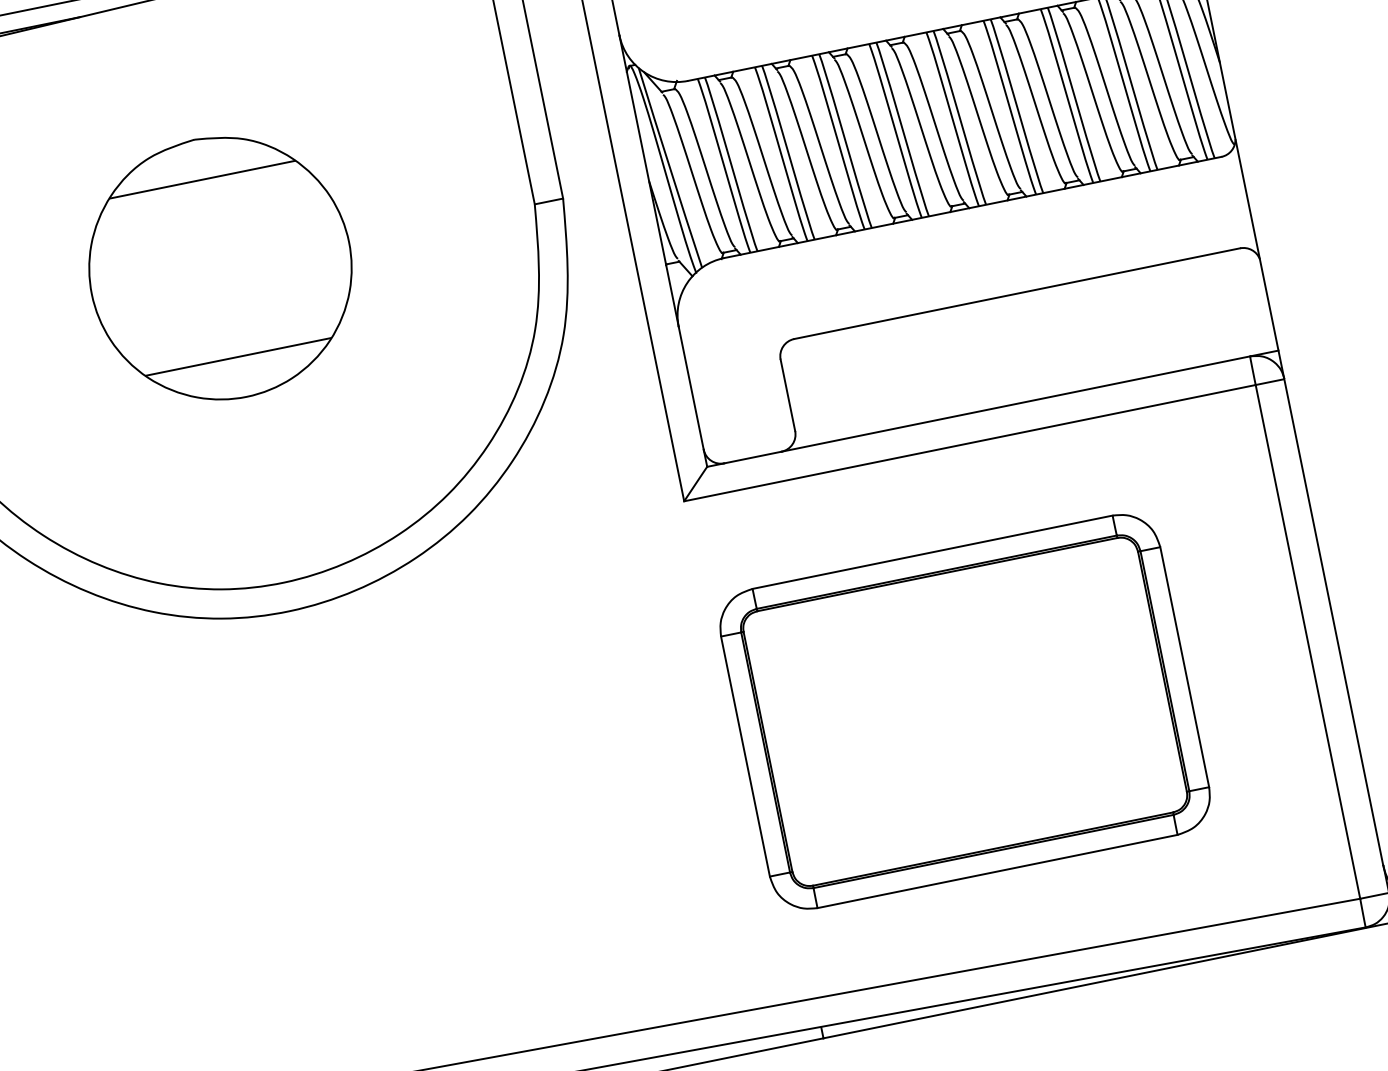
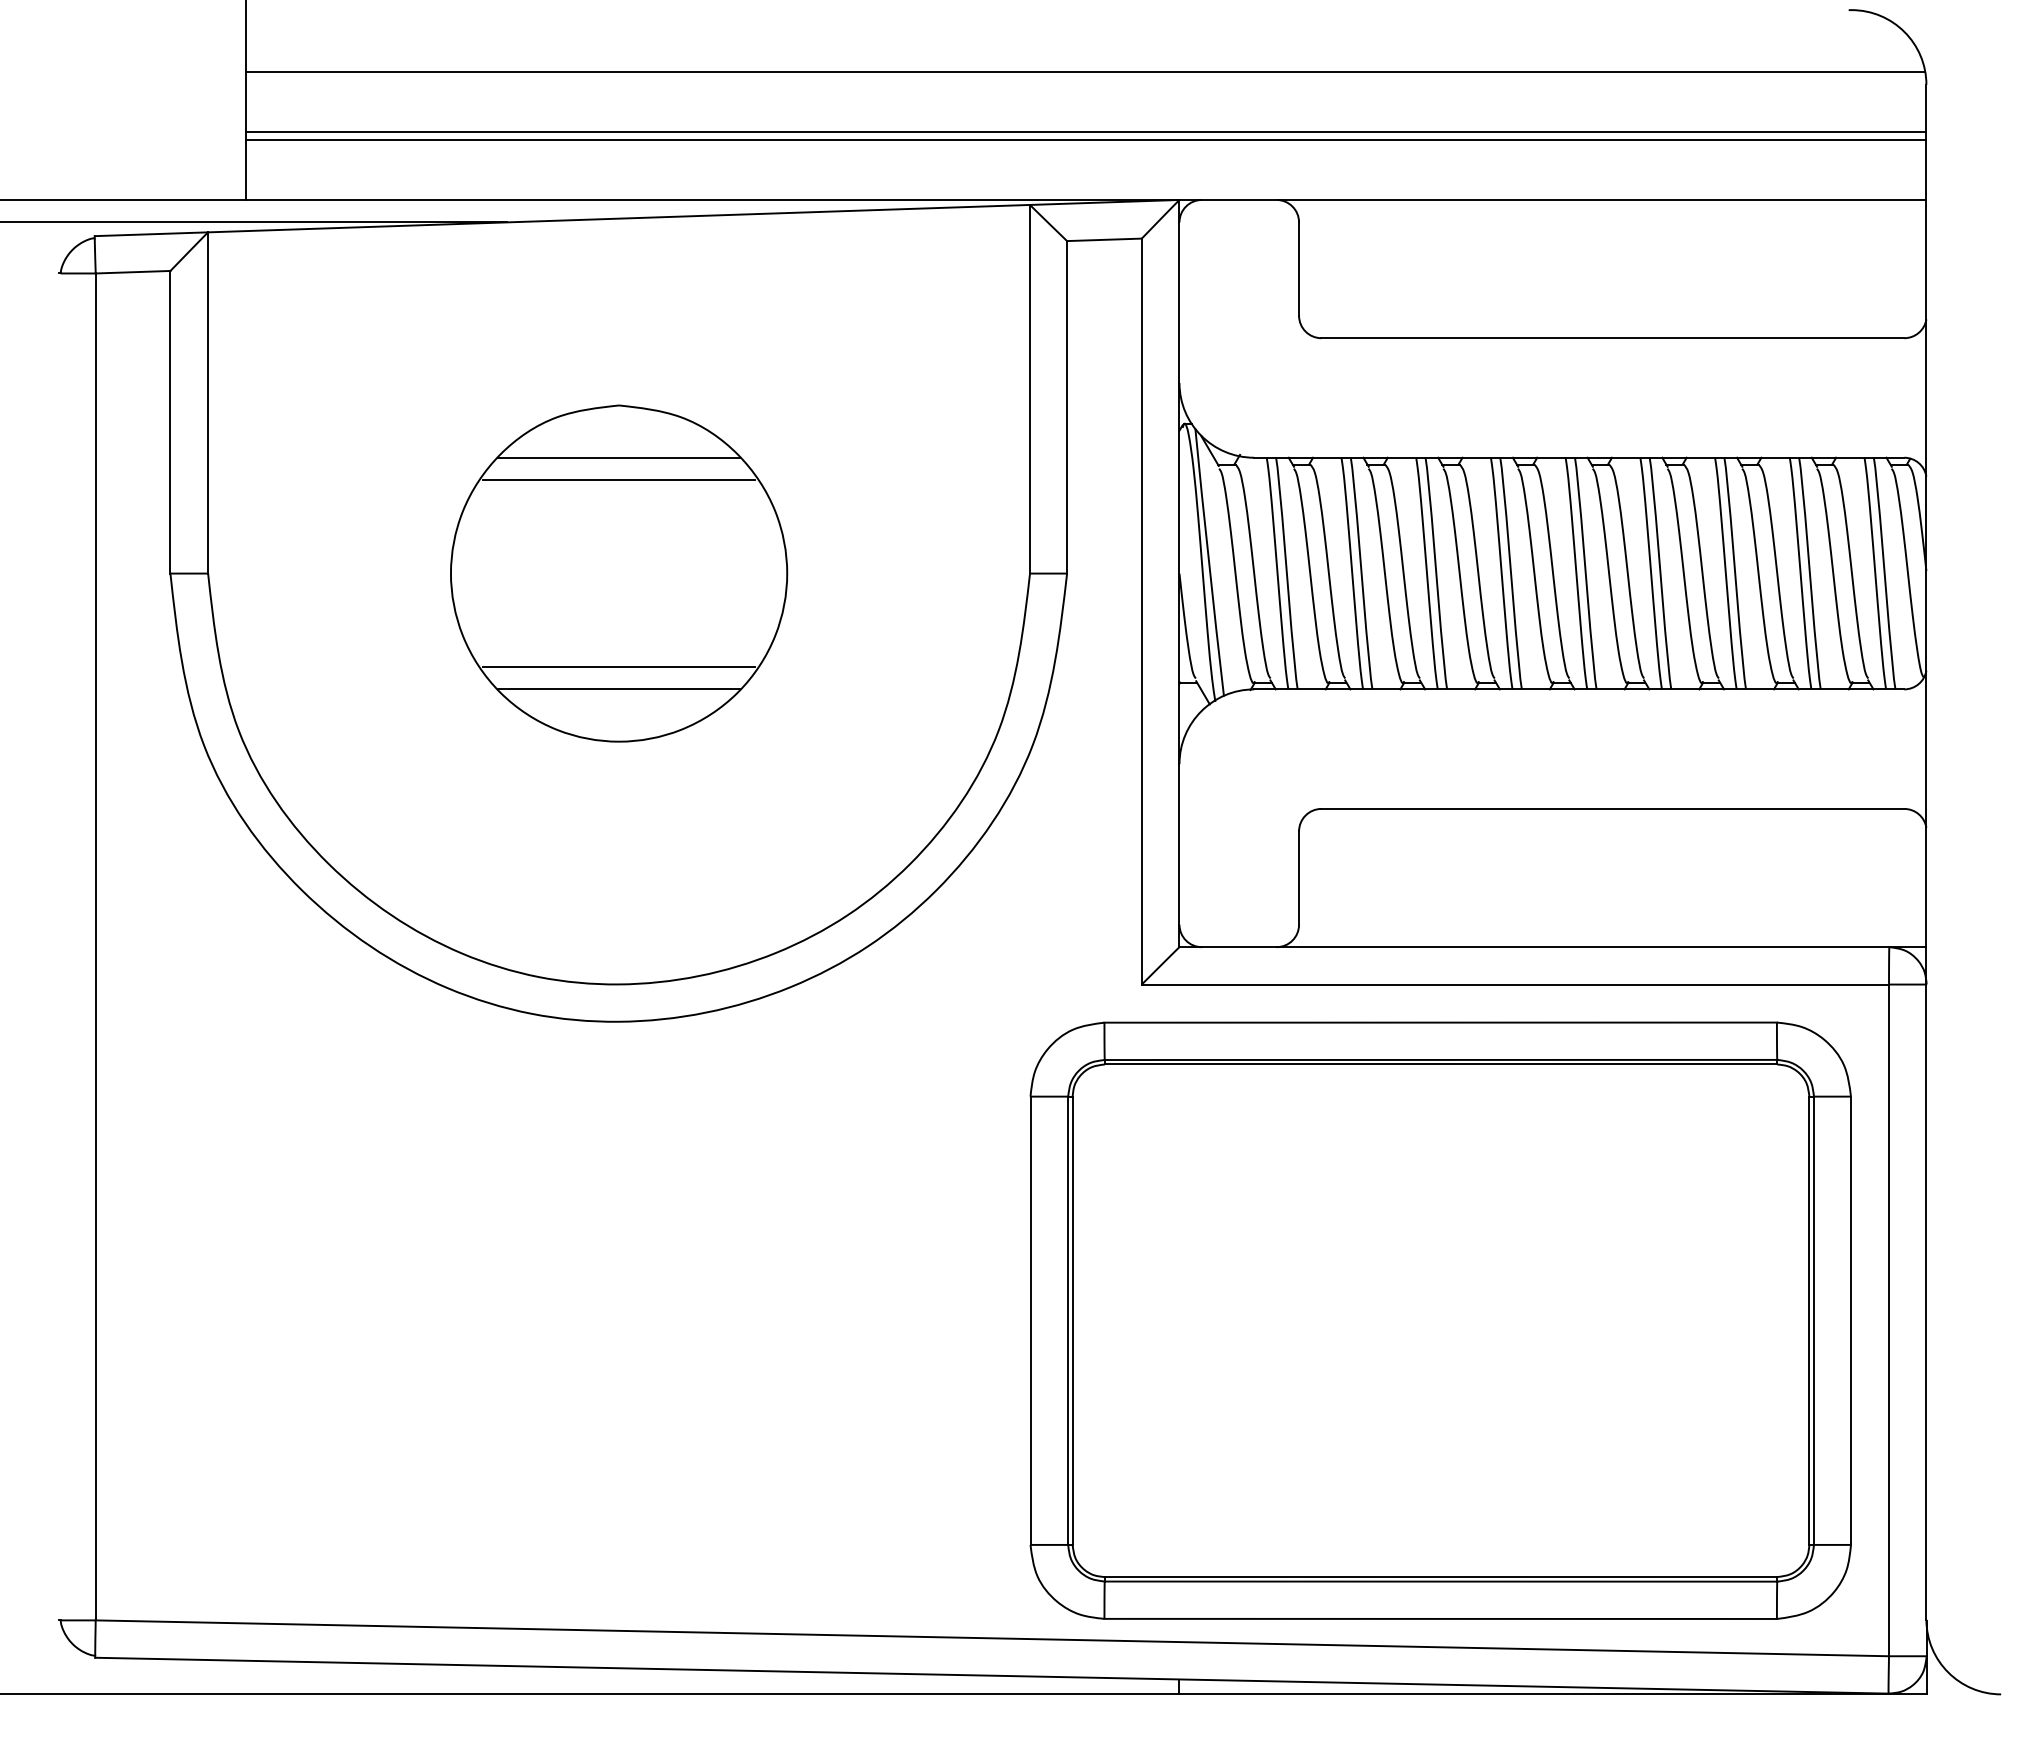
line: (205, 197) -> (618, 480), added
line: (234, 339) -> (618, 666), added
part: (964, 711) -> (1440, 1320), size x1.43

